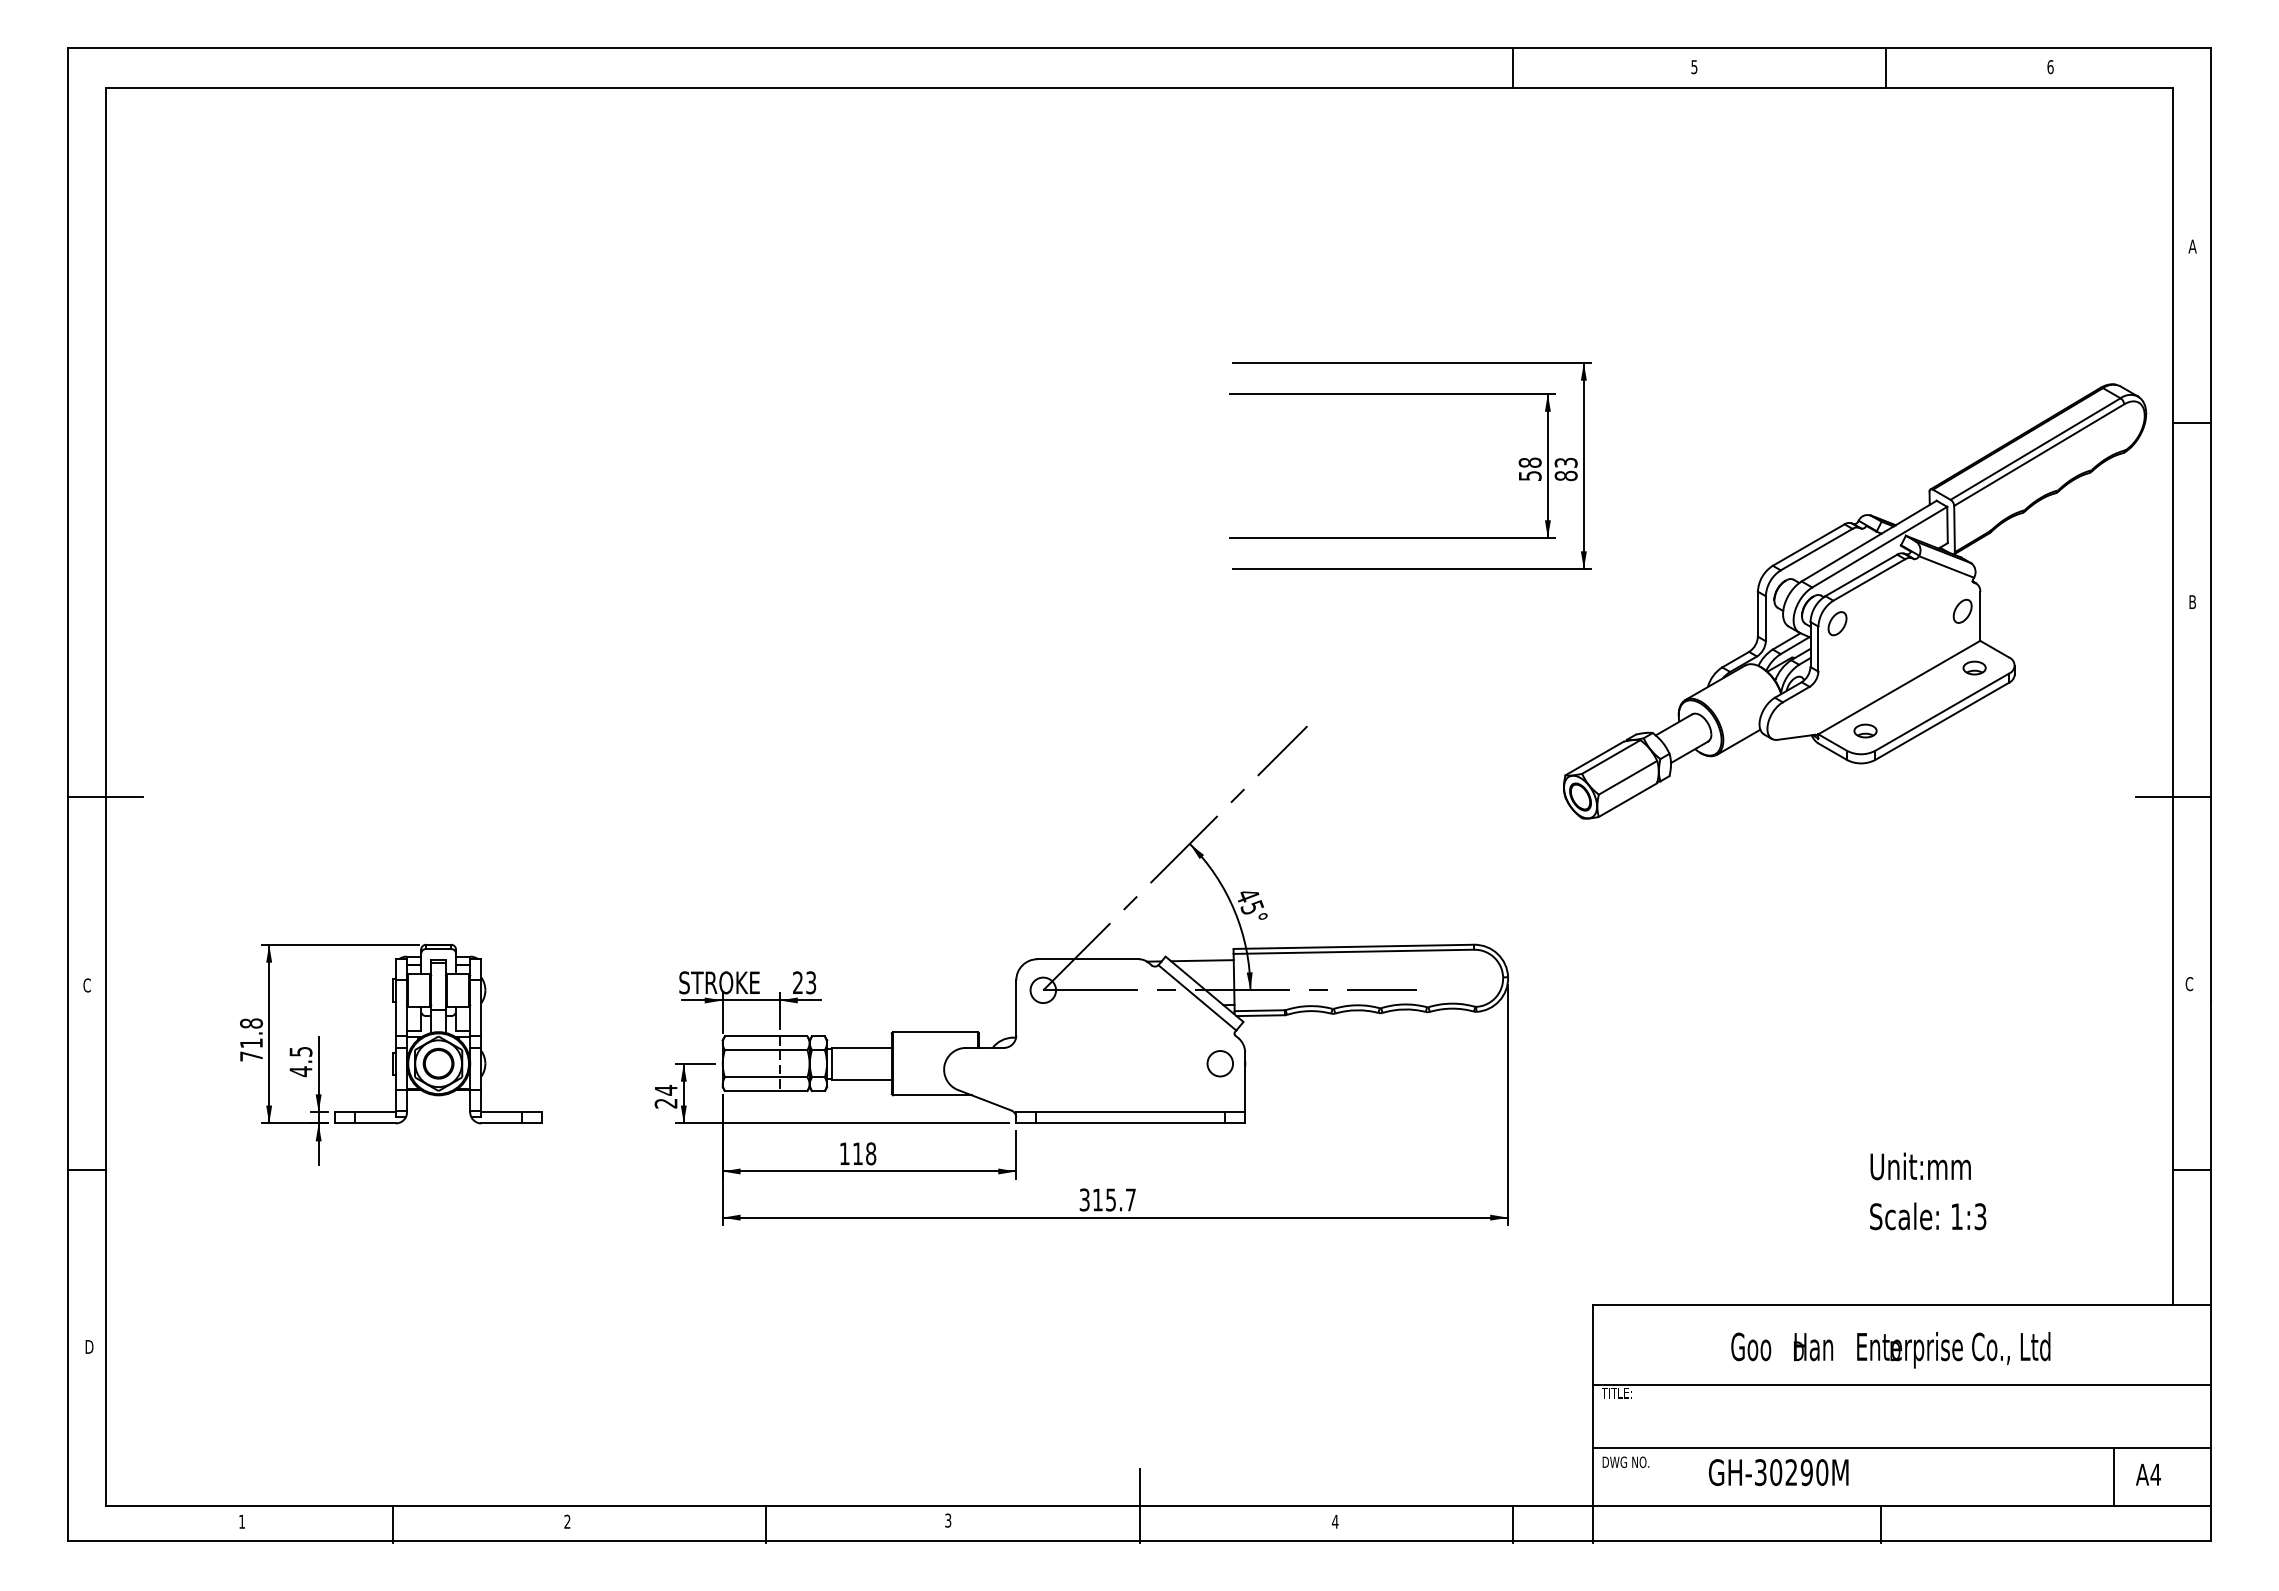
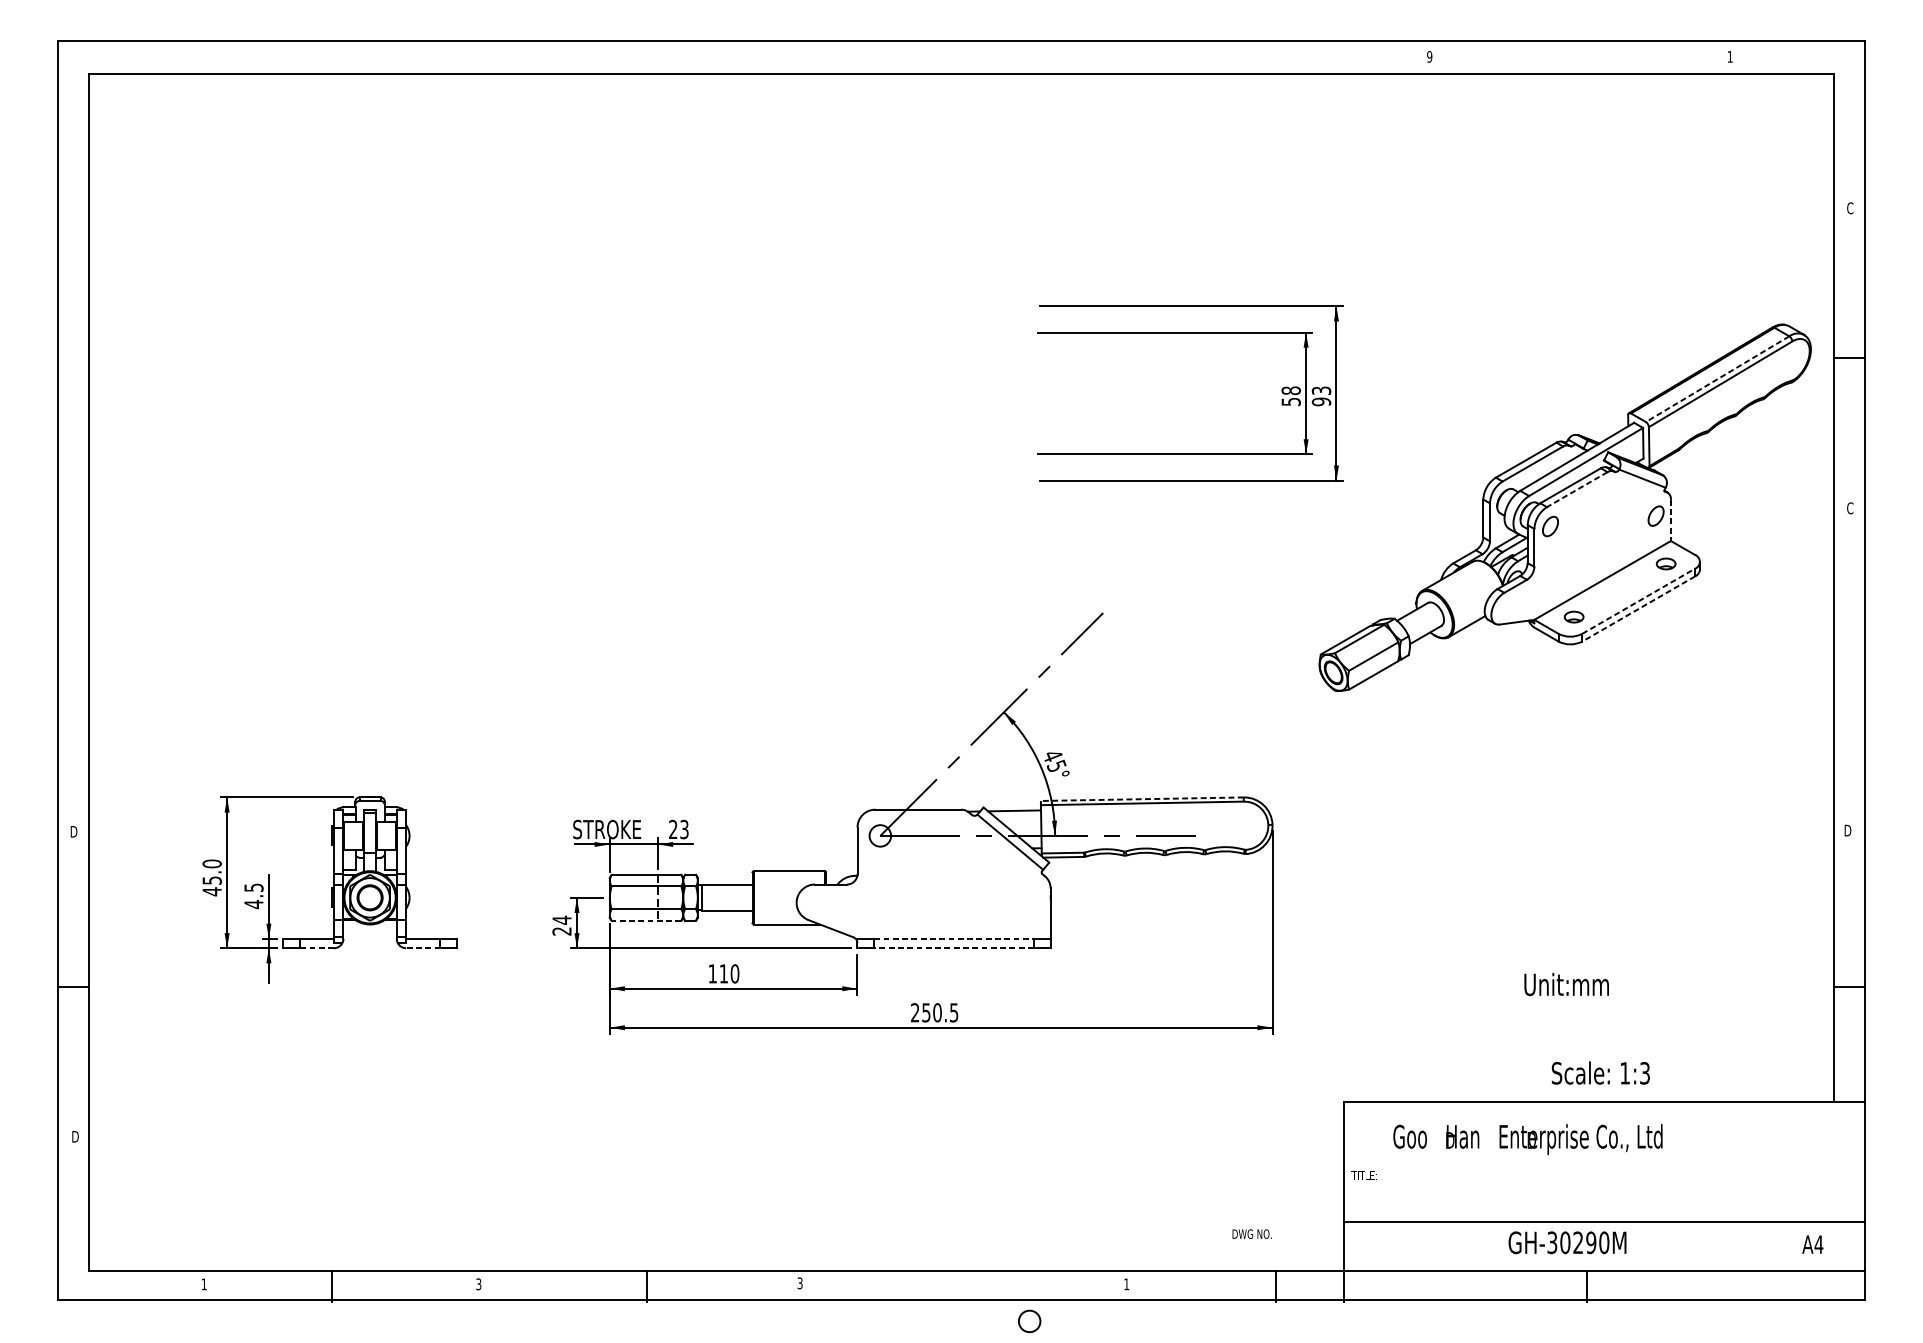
text: (1694, 66) -> (1429, 56), 5 -> 9
text: (2050, 67) -> (1730, 57), 6 -> 1
line: (1512, 68) -> (1276, 58), removed
line: (1885, 68) -> (1590, 58), removed
text: (2192, 246) -> (1850, 208), A -> C
line: (2035, 449) -> (1717, 379), solid -> dashed
text: (1565, 475) -> (1320, 401), 83 -> 93
line: (1868, 580) -> (1576, 490), solid -> dashed
text: (2192, 602) -> (1850, 508), B -> C
line: (1980, 616) -> (1671, 520), solid -> dashed
line: (1942, 712) -> (1639, 601), solid -> dashed
line: (1941, 721) -> (1638, 609), solid -> dashed
line: (105, 796) -> (89, 672), removed
line: (2172, 796) -> (1833, 672), removed
line: (1353, 946) -> (1142, 798), solid -> dashed
text: (2189, 984) -> (1847, 830), C -> D
text: (87, 985) -> (73, 831), C -> D
text: (251, 1039) -> (212, 877), 71.8 -> 45.0
circle: (1219, 1063) -> (1029, 1321), moved
line: (765, 1091) -> (645, 921), solid -> dashed
line: (1130, 1112) -> (953, 938), solid -> dashed
line: (375, 1123) -> (316, 948), solid -> dashed
line: (501, 1123) -> (423, 948), solid -> dashed
line: (1130, 1123) -> (953, 948), solid -> dashed
text: (871, 1153) -> (735, 973), 118 -> 110
text: (1920, 1166) -> (1566, 984), moved
text: (1107, 1199) -> (934, 1012), 315.7 -> 250.5
text: (1928, 1216) -> (1601, 1073), moved
text: (1890, 1350) -> (1527, 1139), moved
line: (1901, 1384) -> (1604, 1168), removed
text: (1625, 1461) -> (1251, 1233), moved
text: (1778, 1472) -> (1567, 1242), moved
line: (2113, 1476) -> (1783, 1246), removed
line: (1139, 1505) -> (961, 1270), removed
text: (567, 1521) -> (478, 1284), 2 -> 3
text: (1335, 1521) -> (1126, 1284), 4 -> 1

